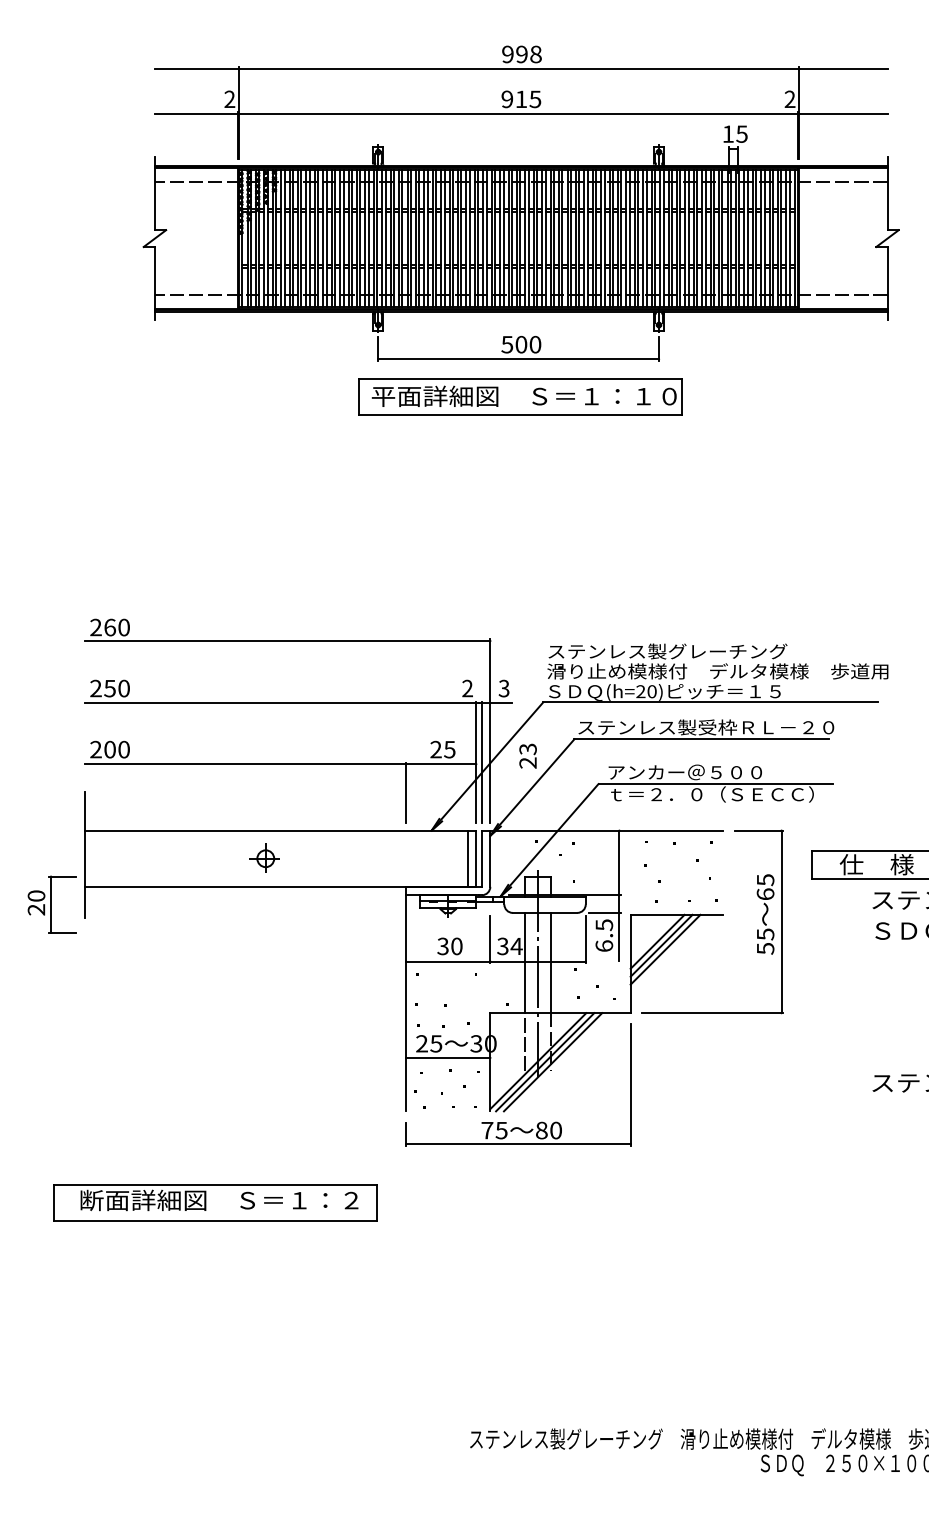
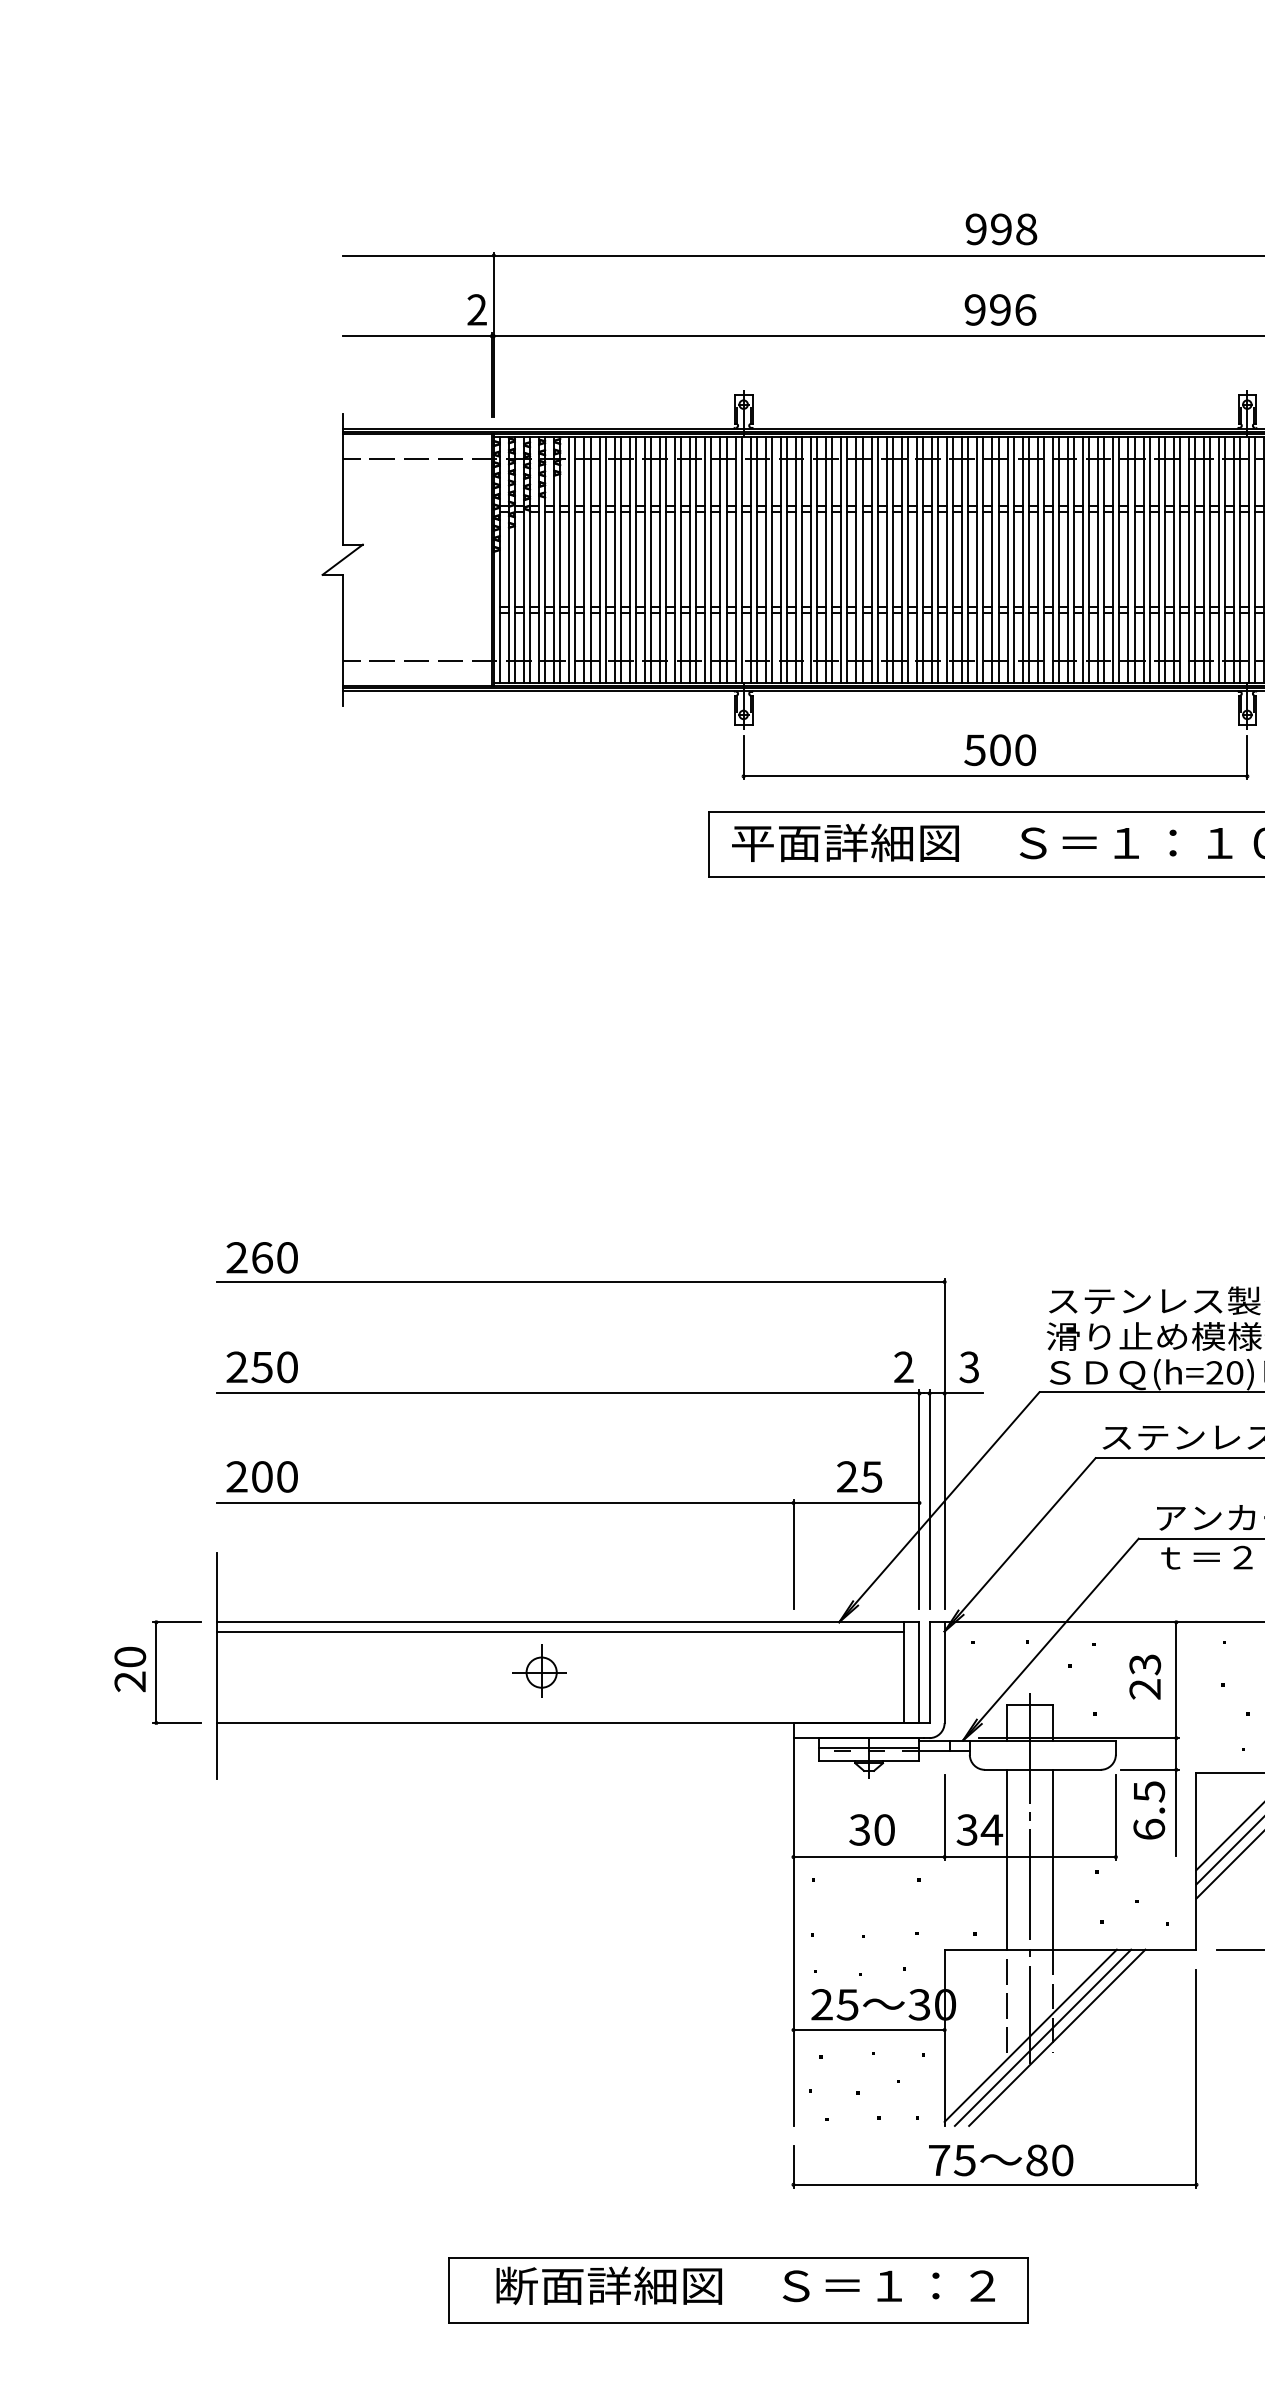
text: (528, 99) -> (1013, 310), 915 -> 996
text: (527, 755) -> (1144, 1675), moved
line: (275, 836) -> (559, 1632), added
part: (51, 904) -> (157, 1672), moved
part: (215, 1202) -> (738, 2289), moved

